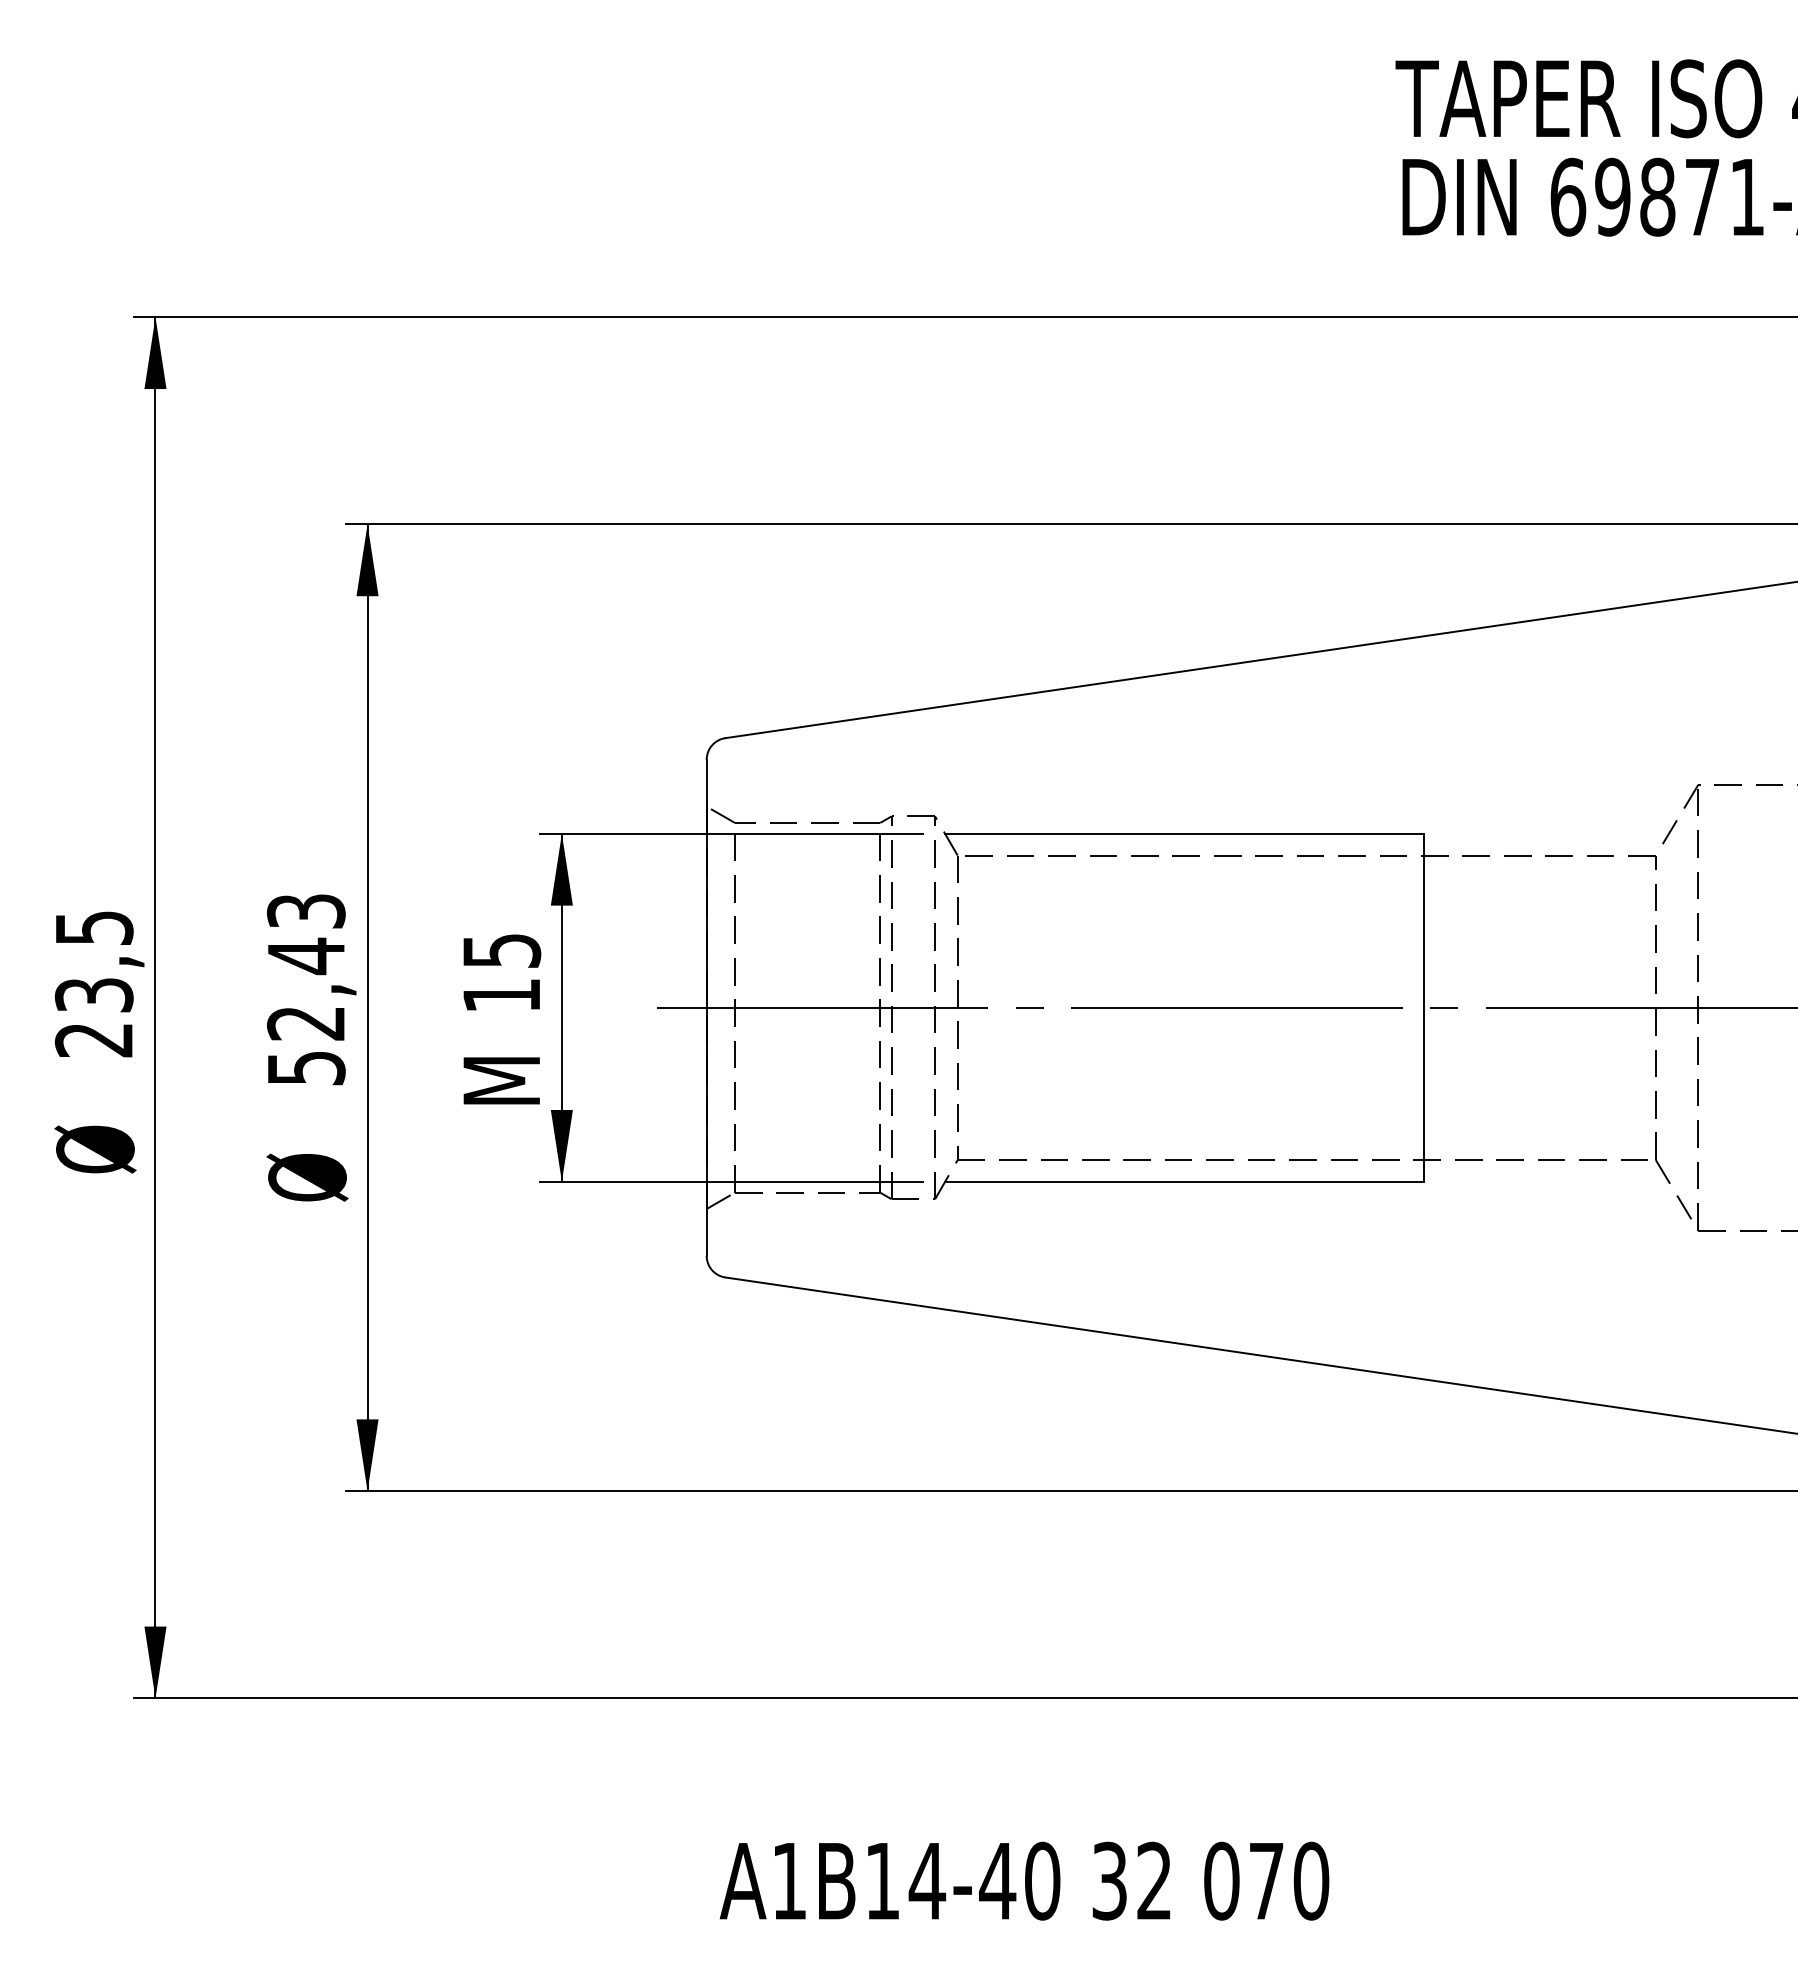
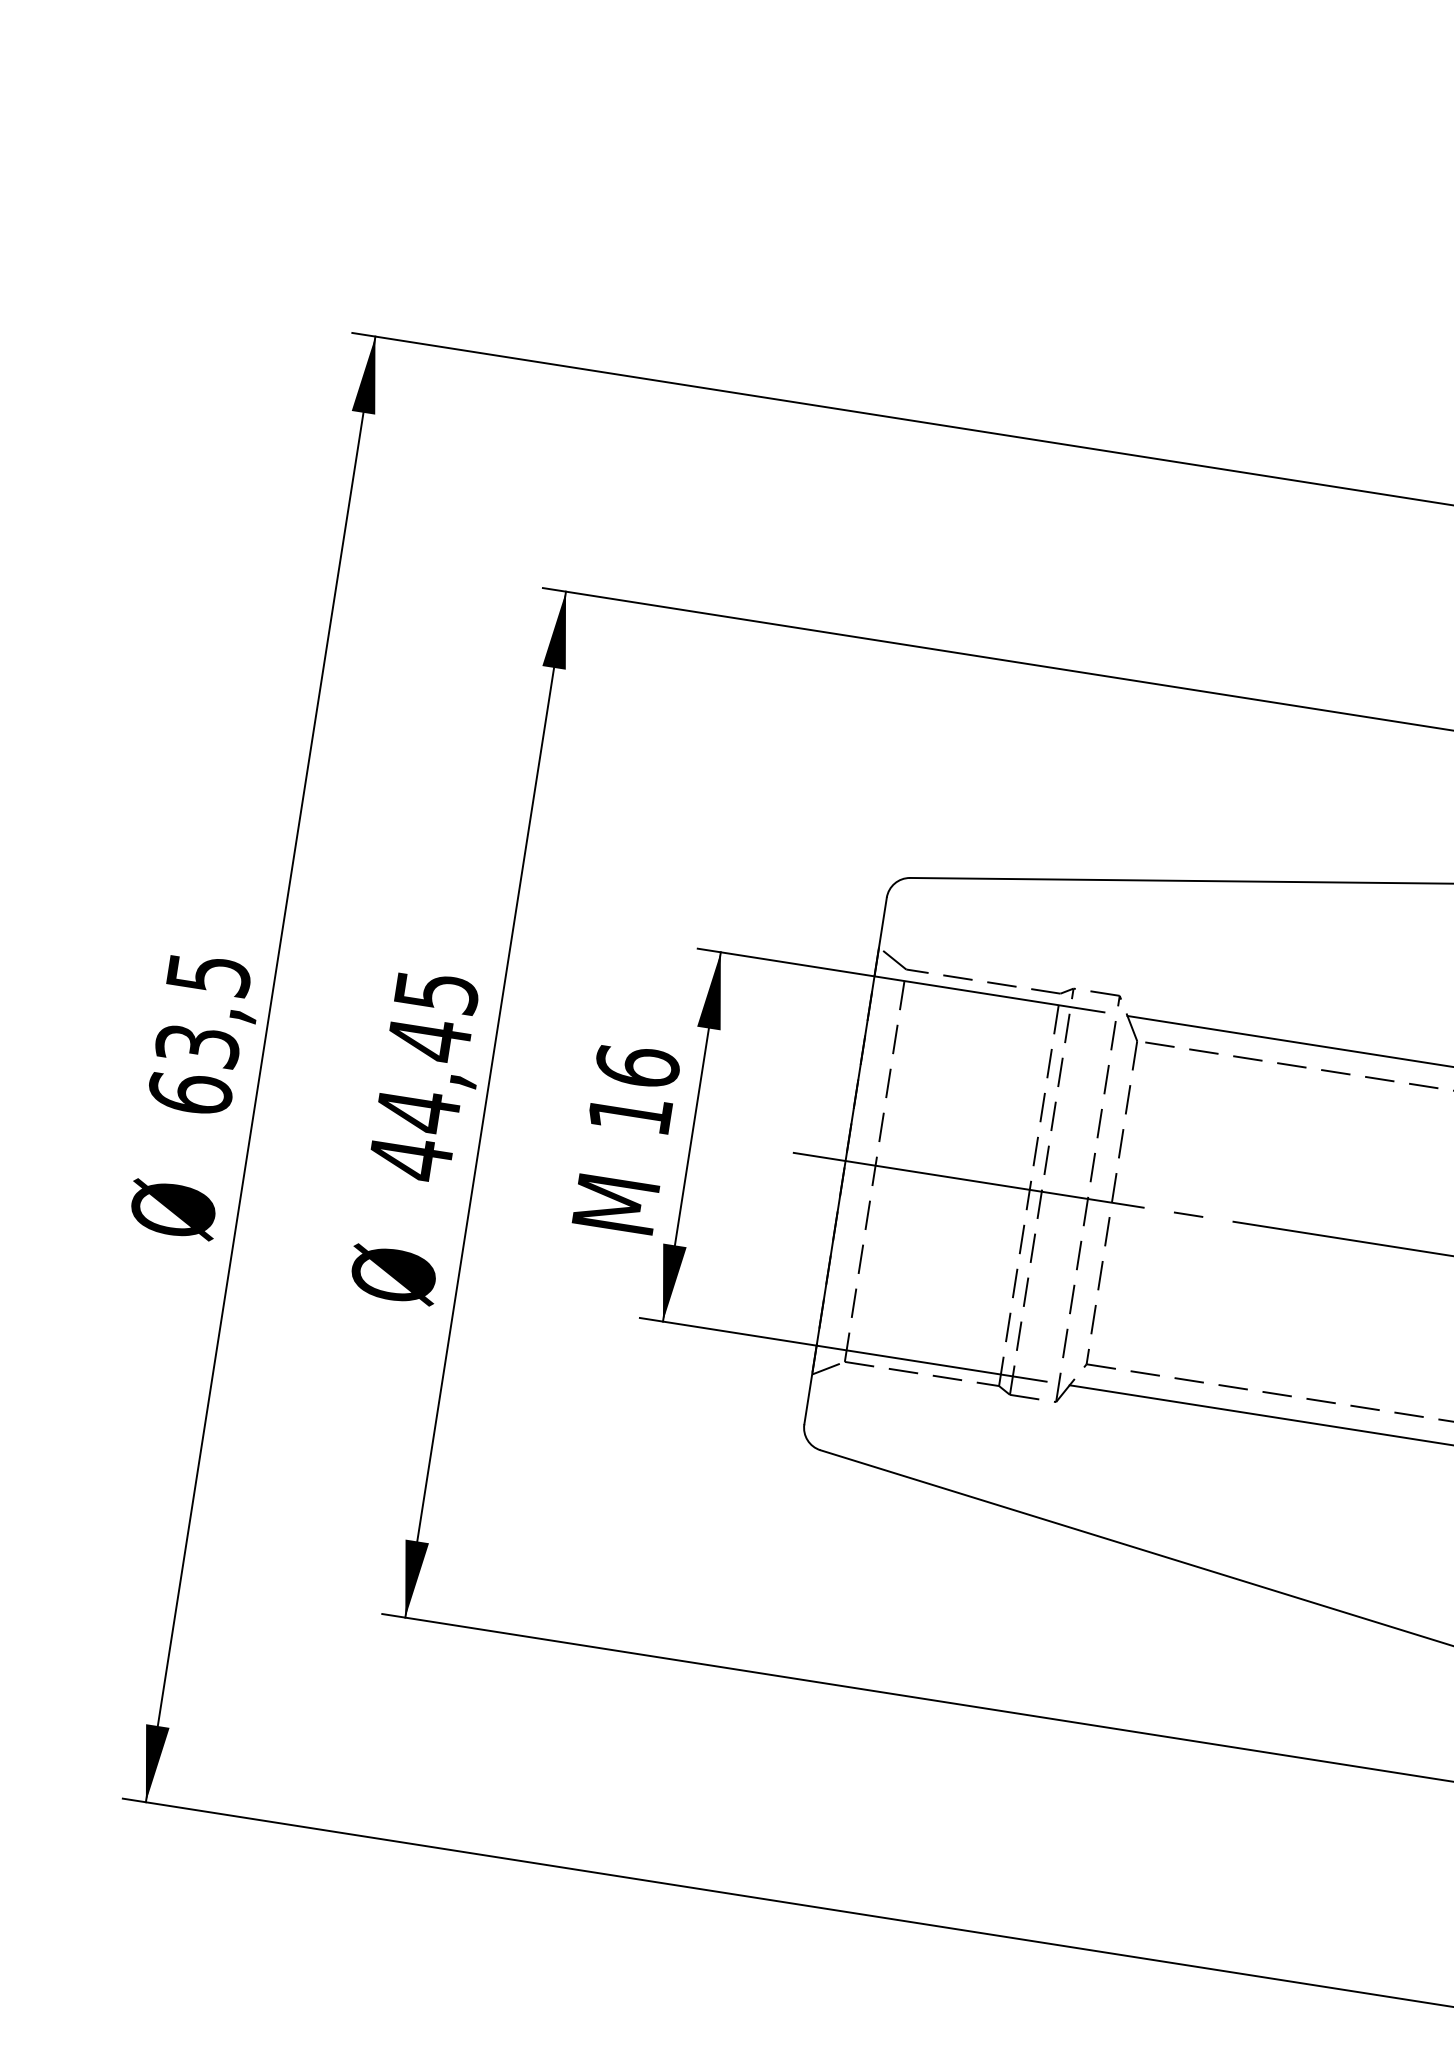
text: (501, 950) -> (637, 1066), 15 -> 16
text: (305, 990) -> (422, 1075), 52,43 -> 44,45
text: (93, 1039) -> (189, 1092), 23,5 -> 63,5

